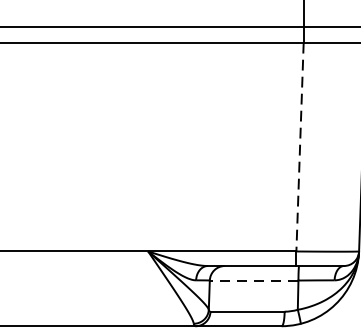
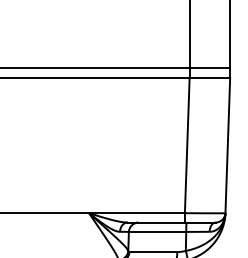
line: (300, 146) -> (187, 145), dashed -> solid
line: (254, 279) -> (157, 231), dashed -> solid

